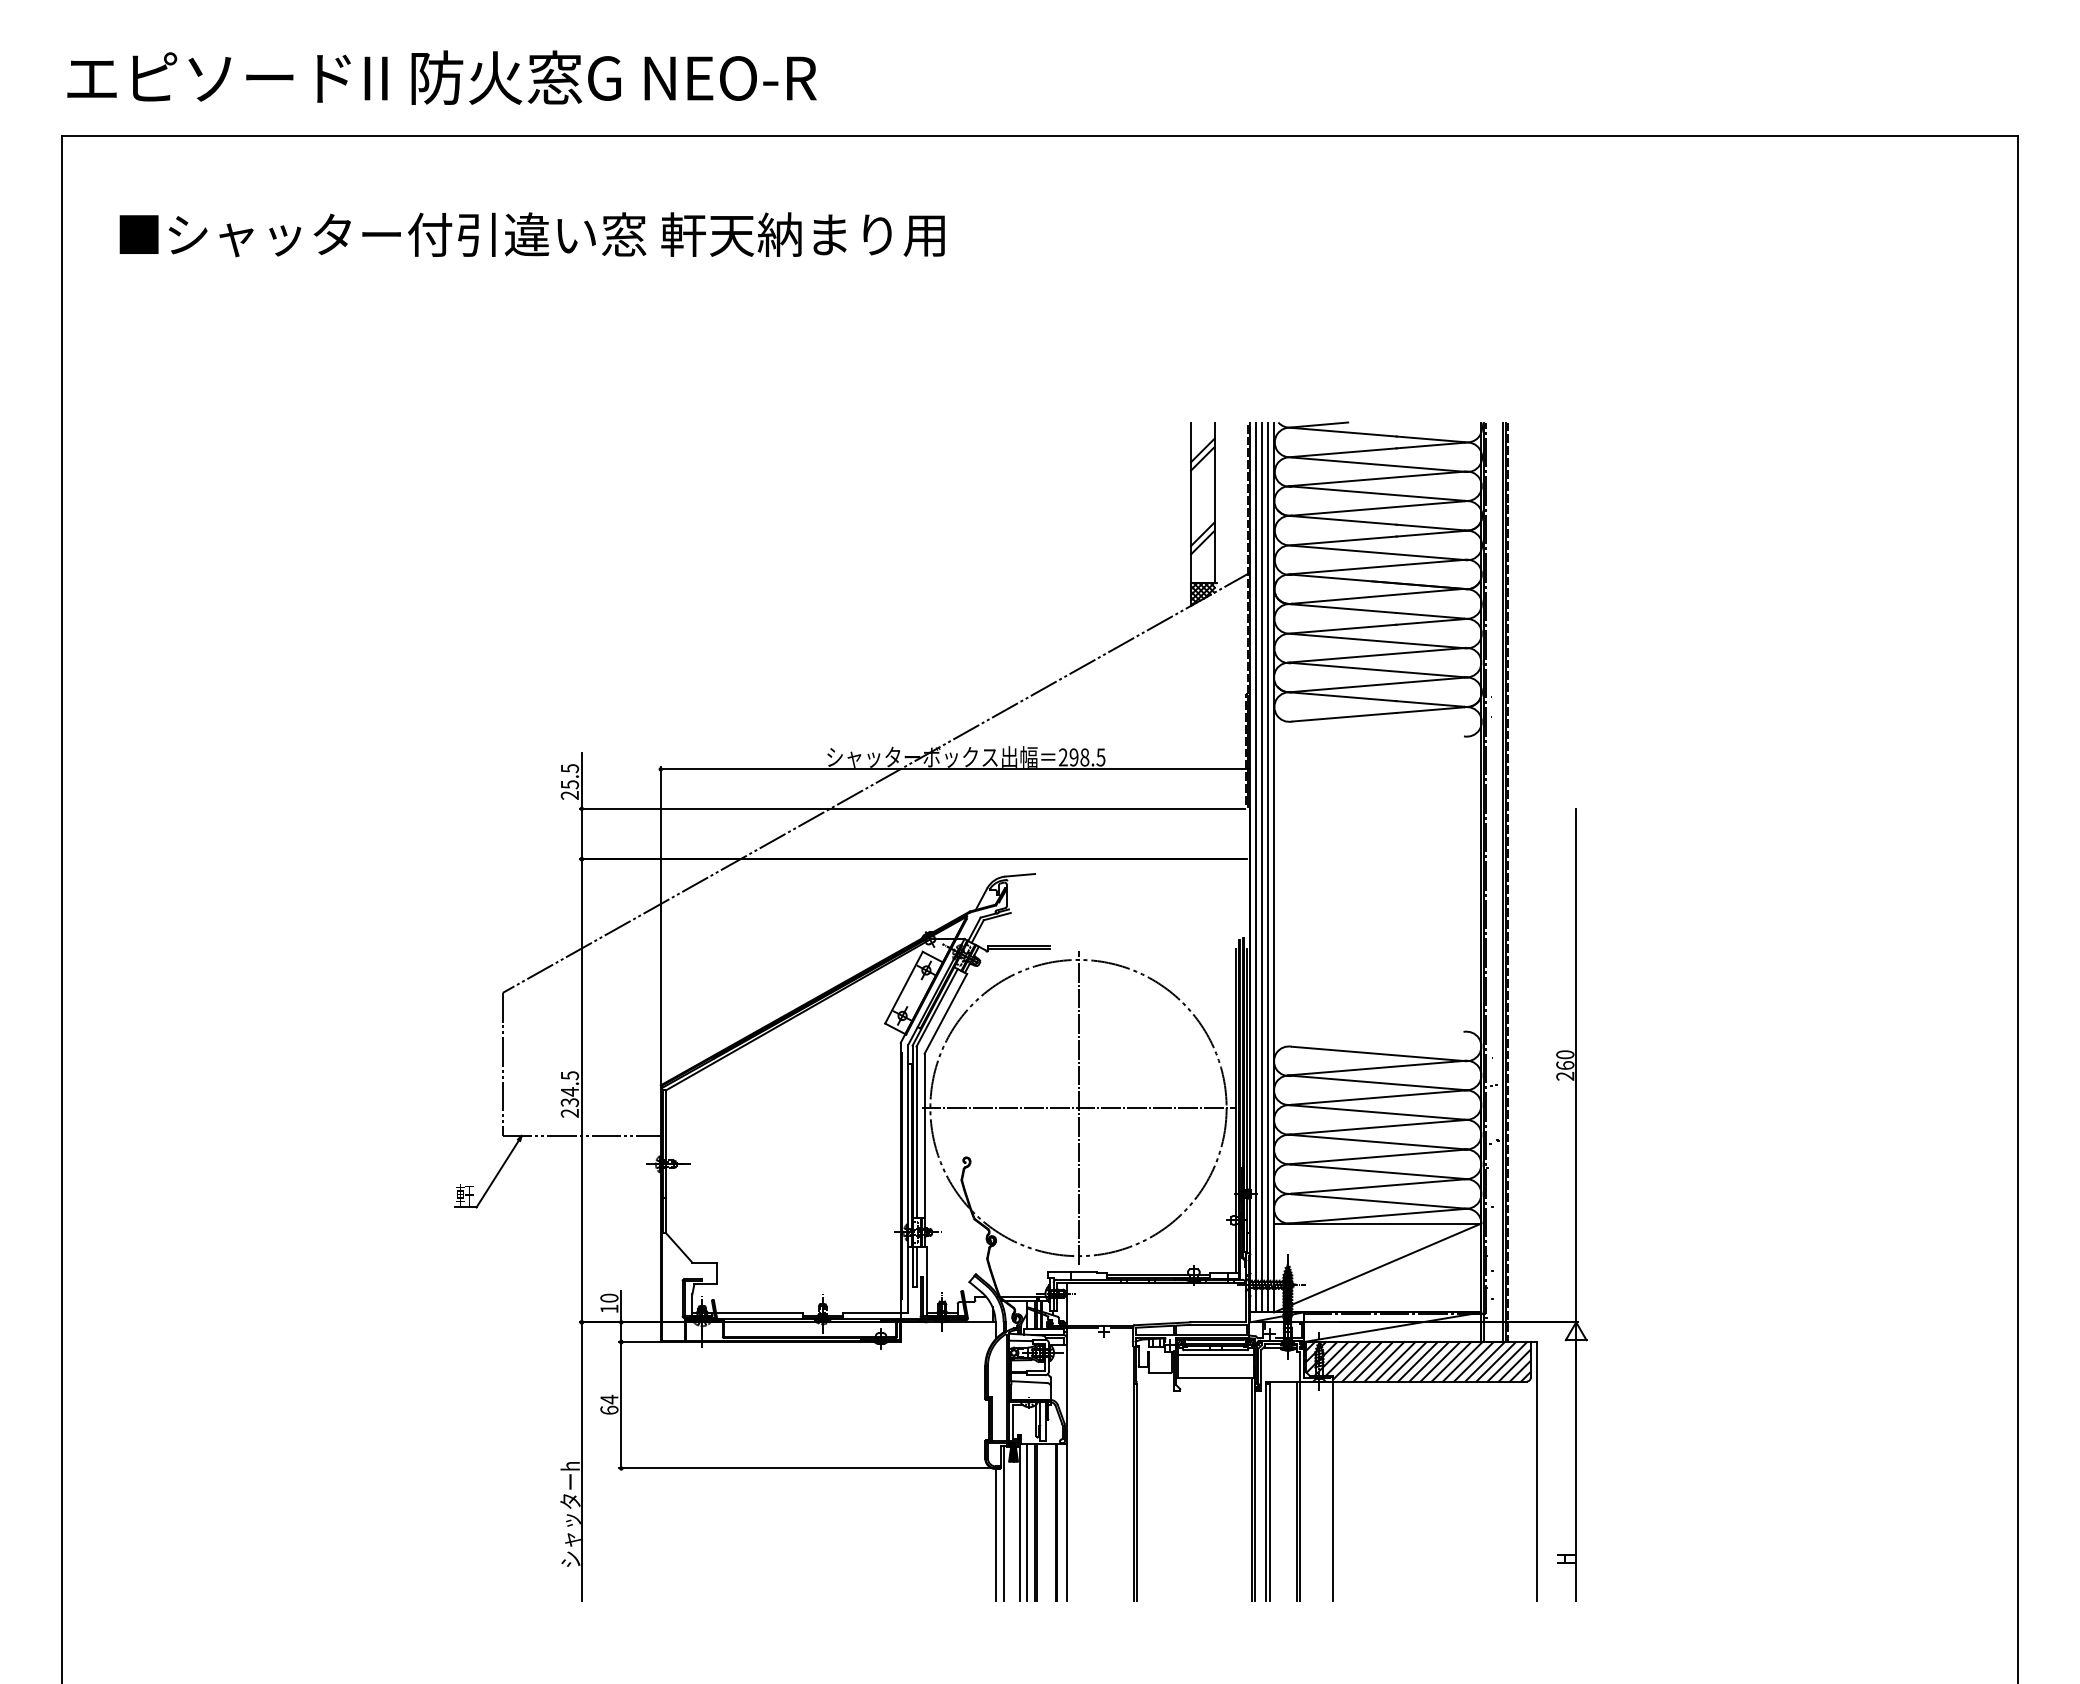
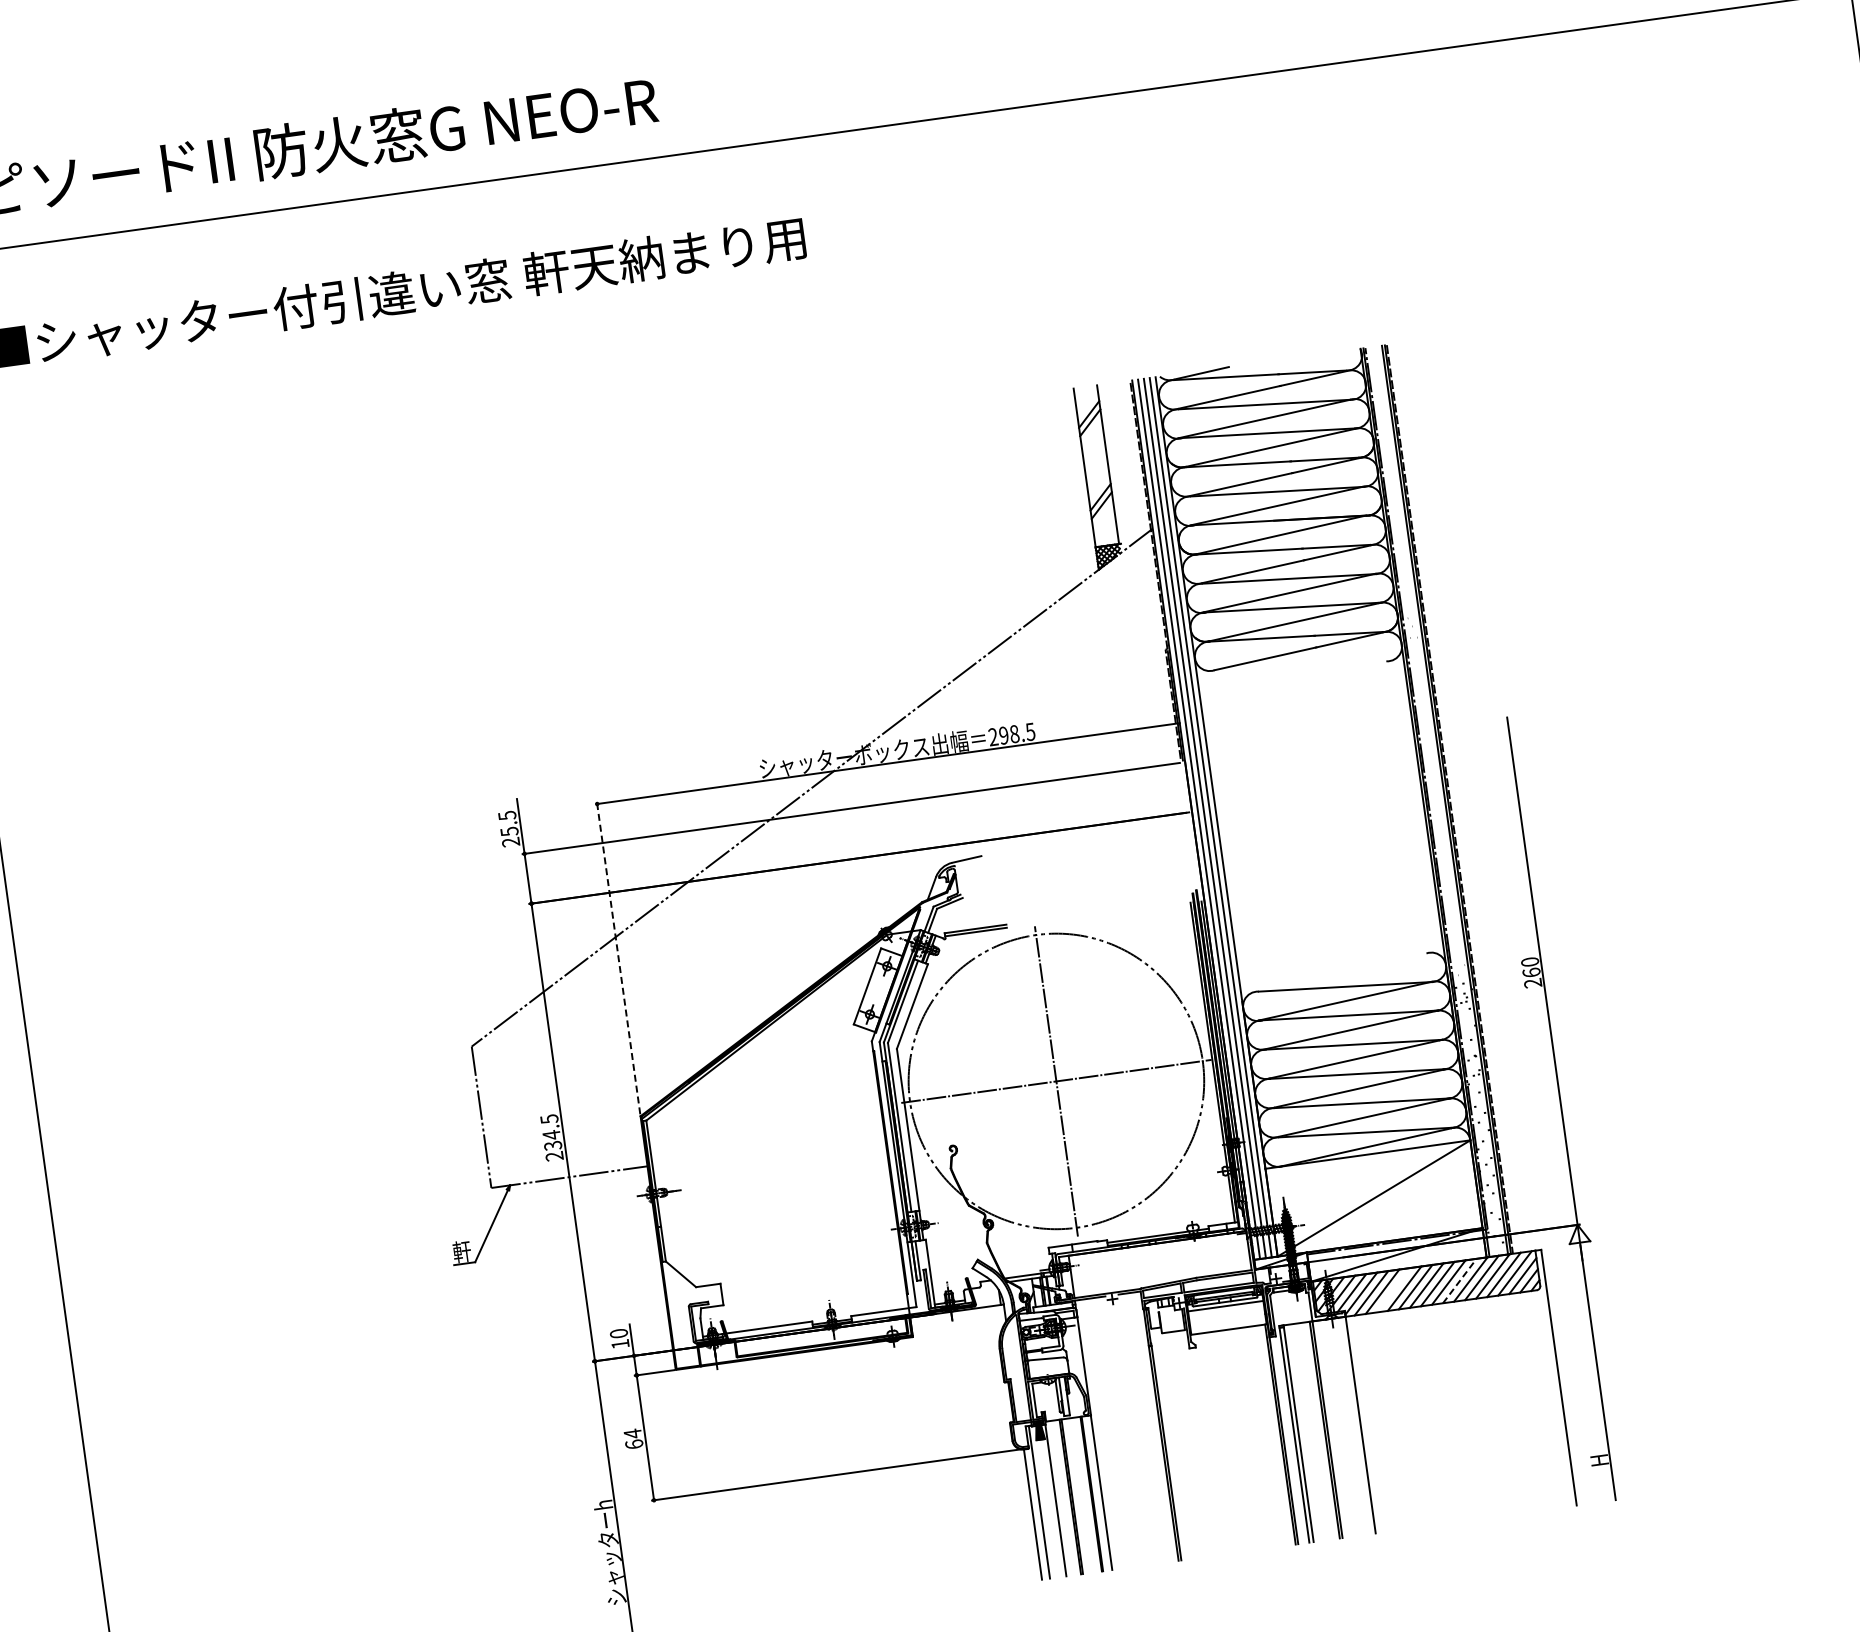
line: (660, 925) -> (618, 958), solid -> dashed
line: (1384, 1361) -> (1393, 1289), removed
line: (1451, 1361) -> (1459, 1280), solid -> dashed
line: (1026, 1522) -> (1061, 1498), removed

